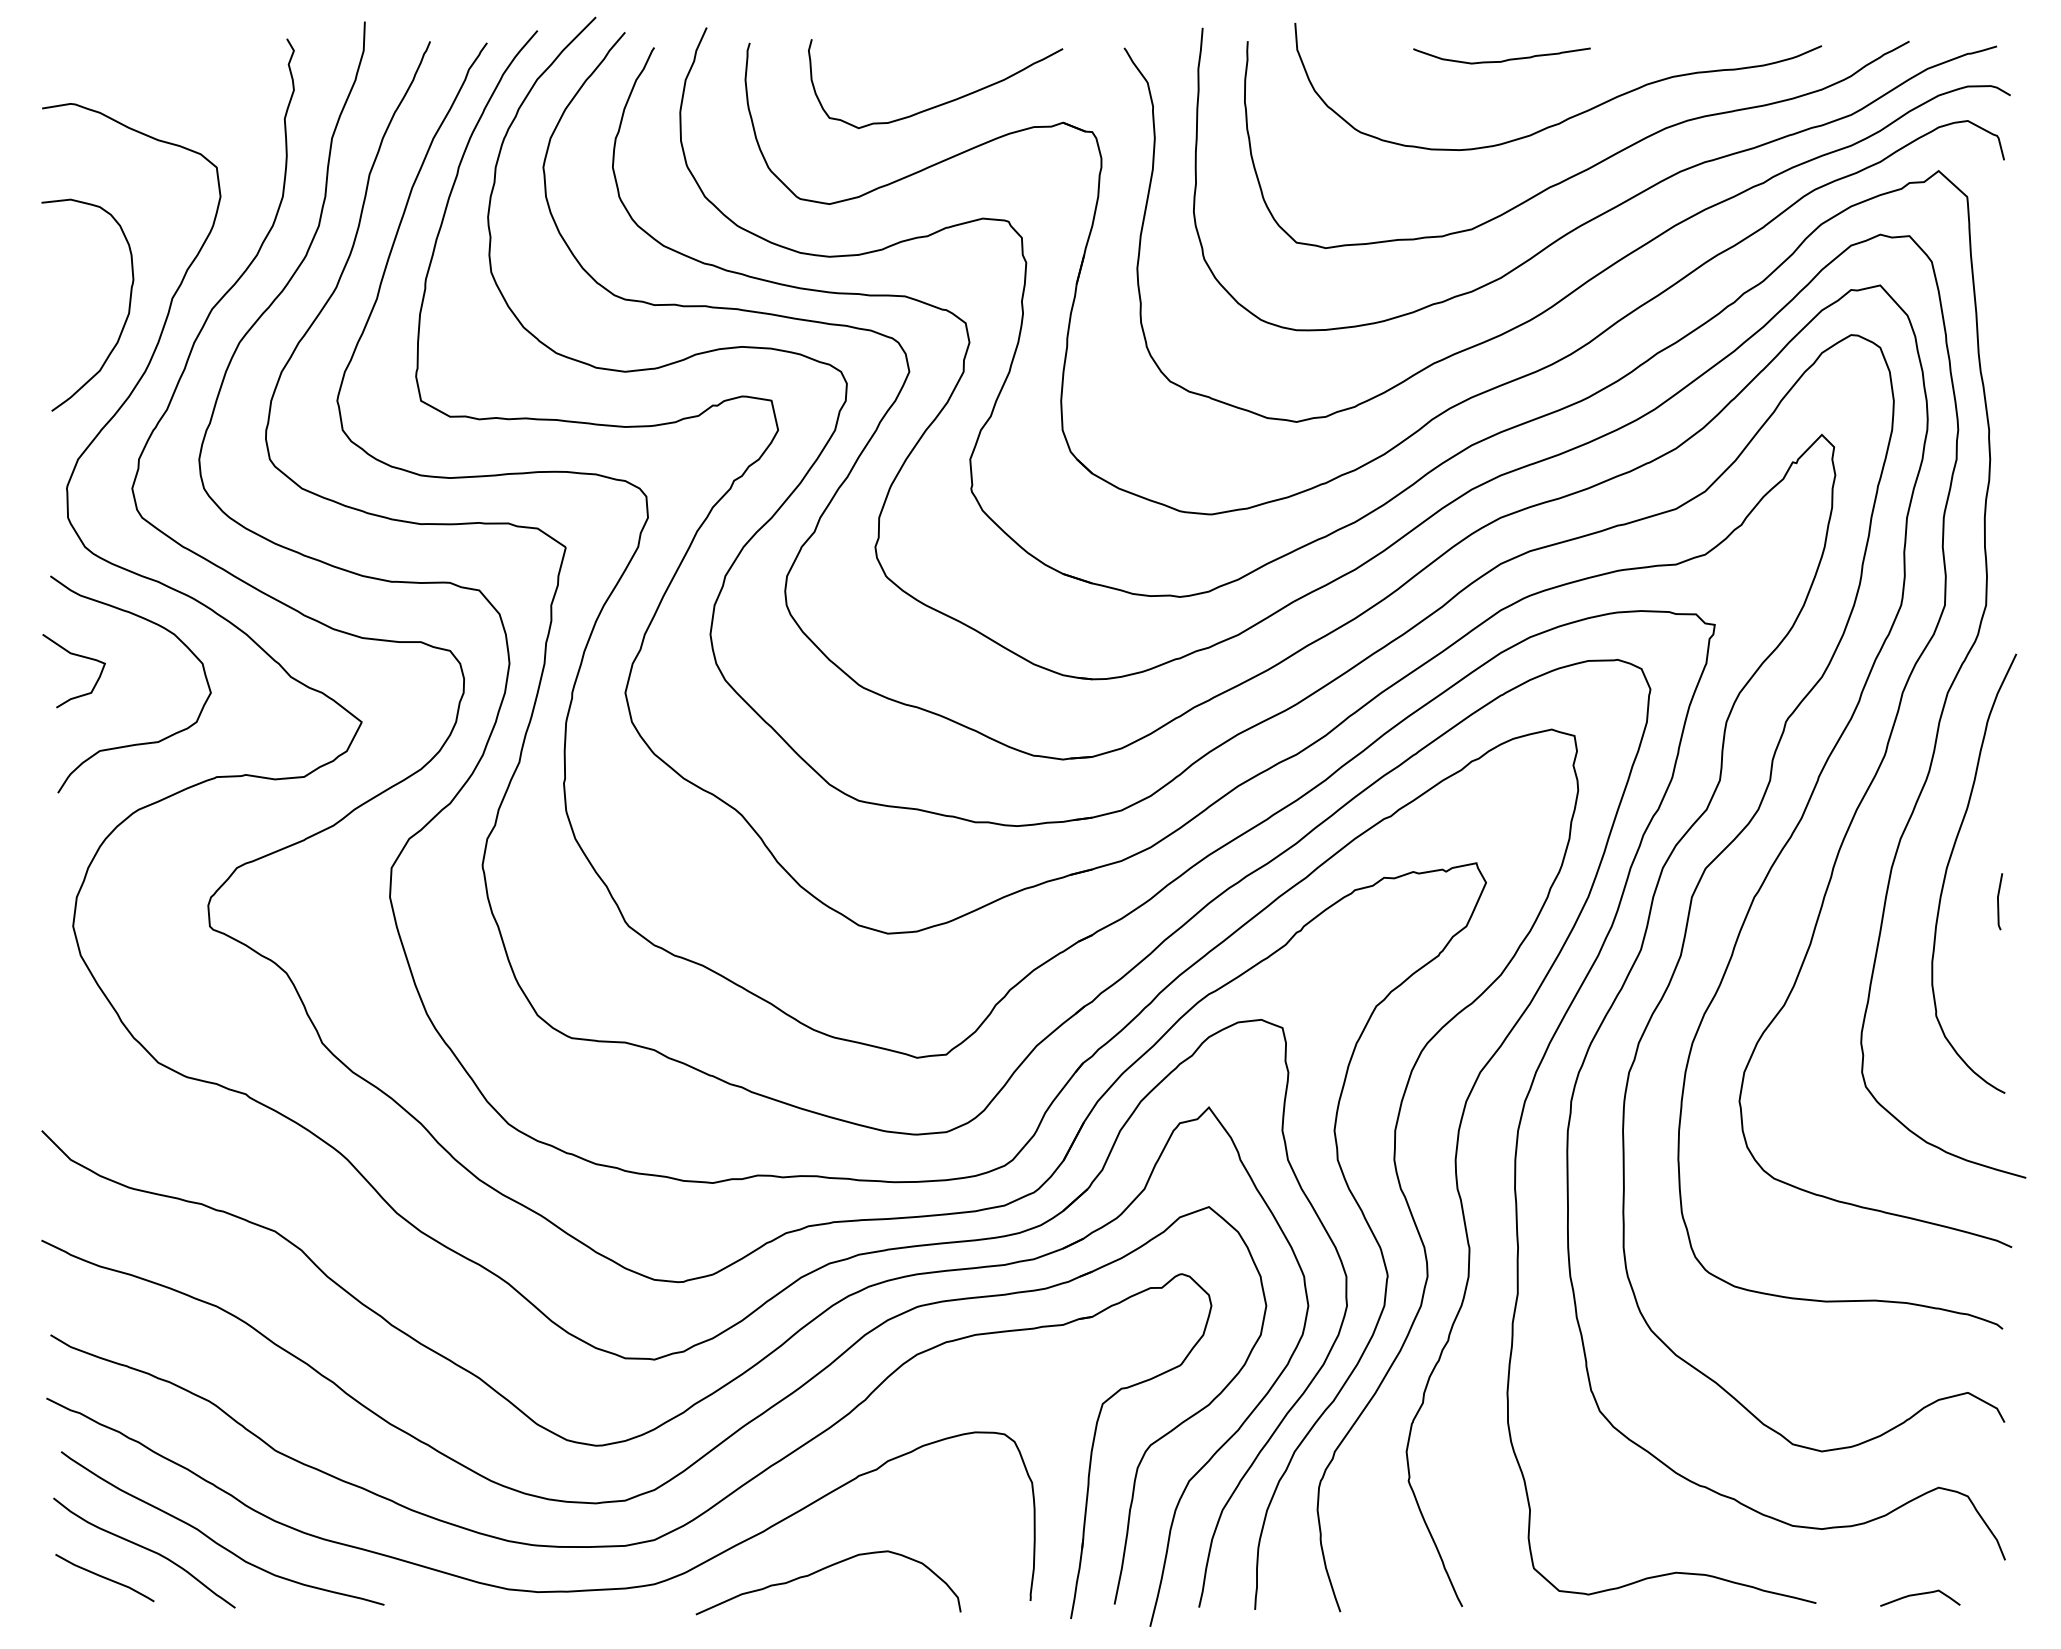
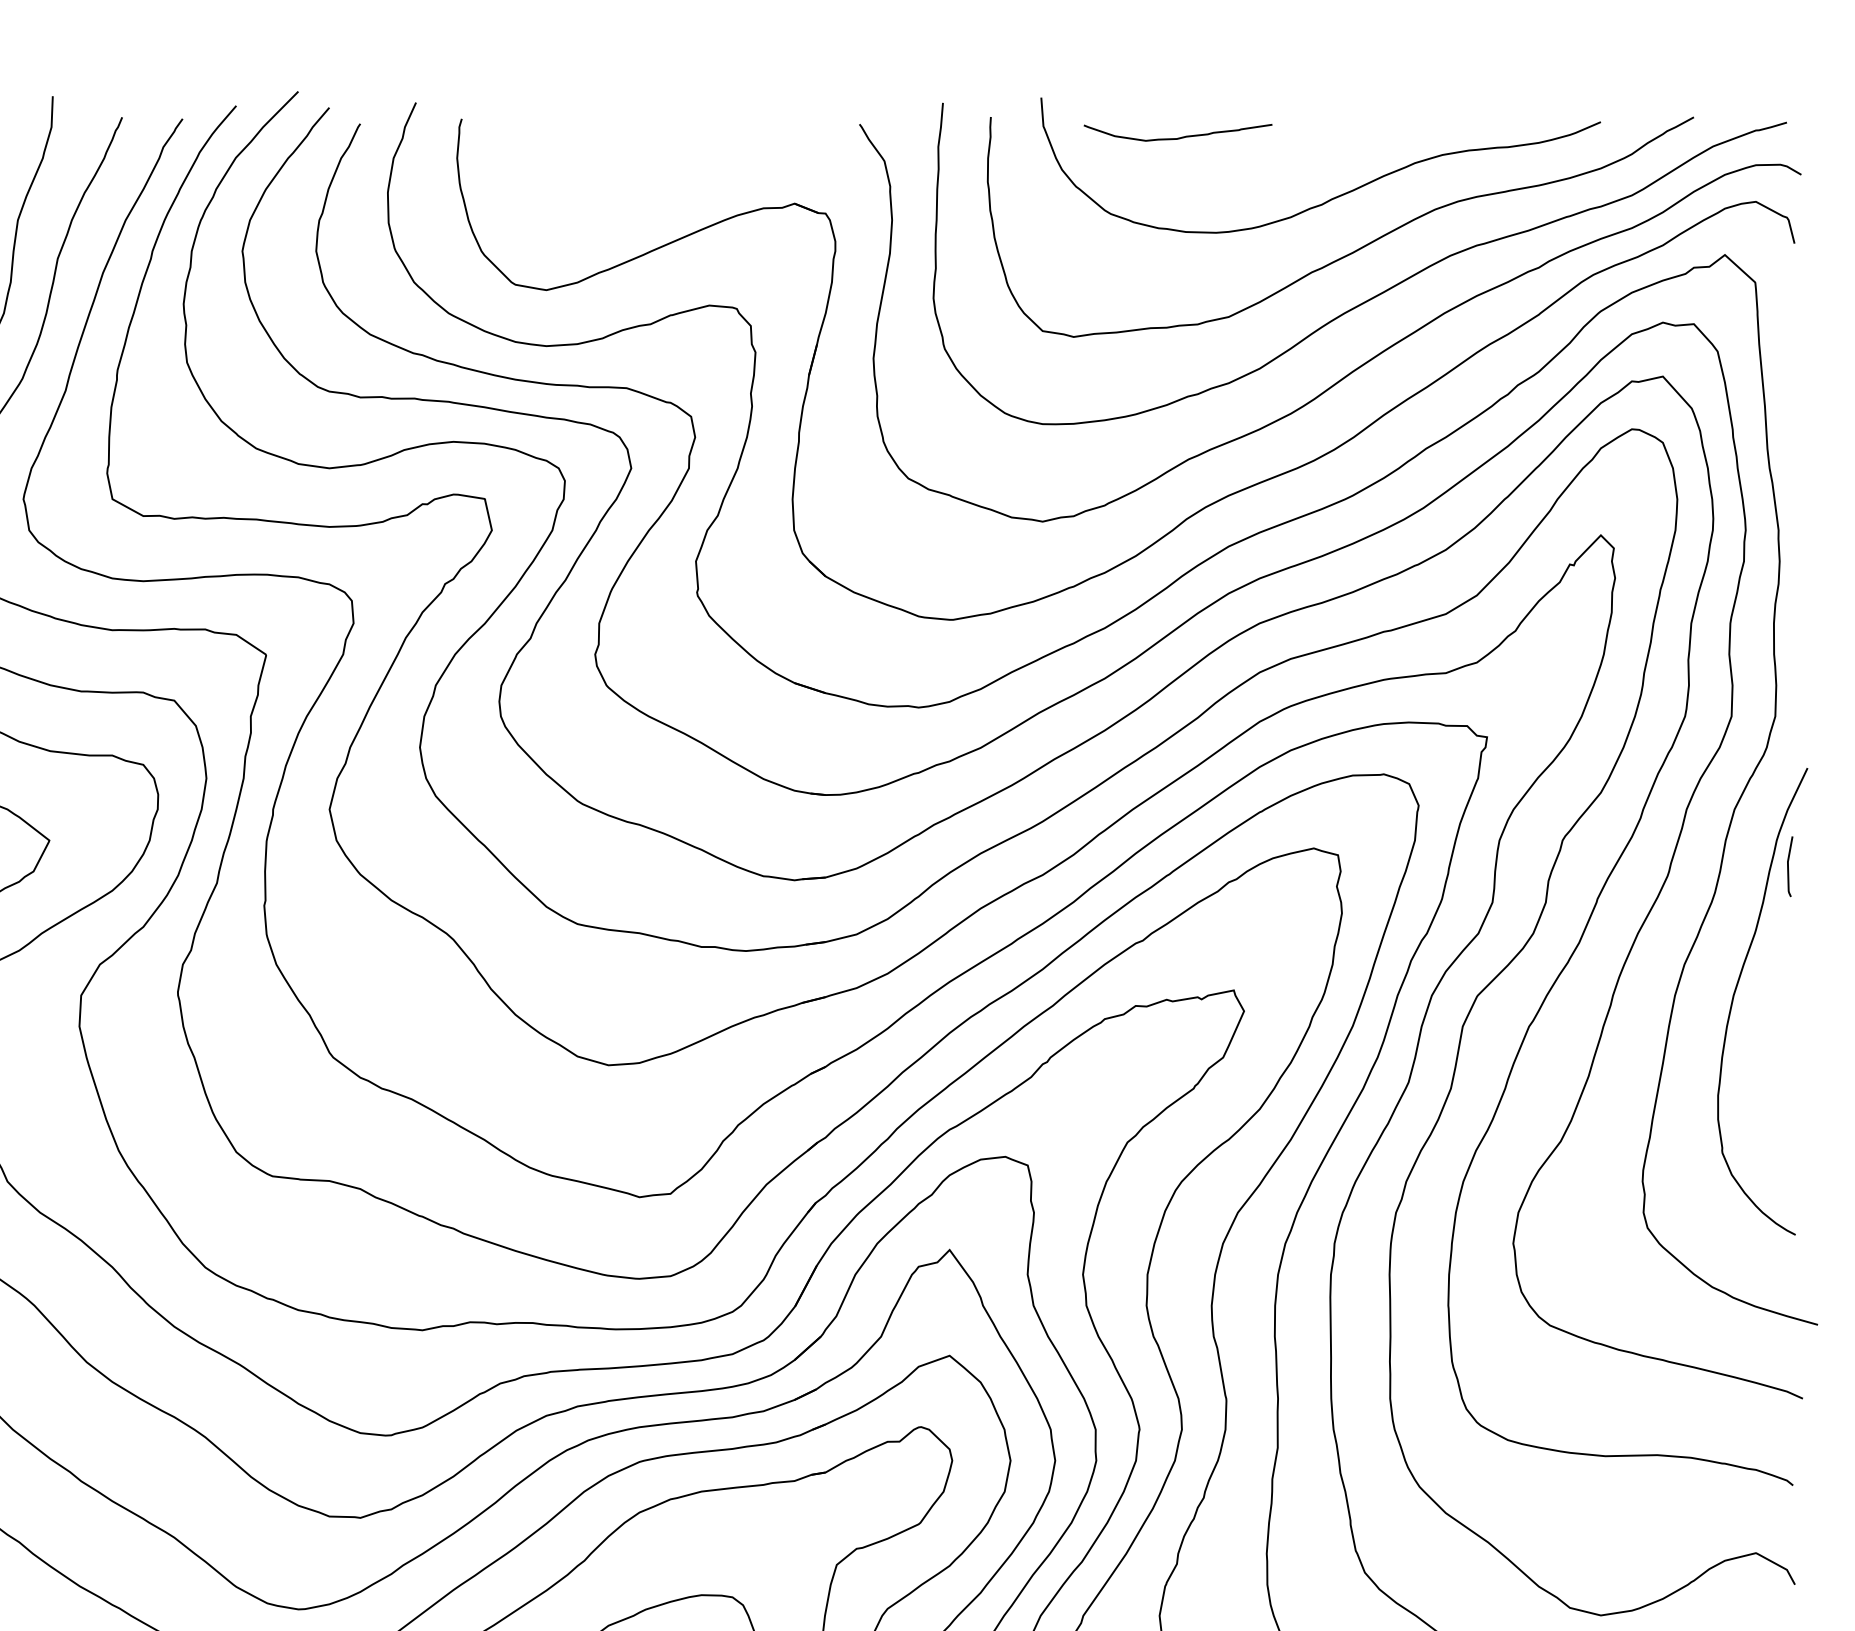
curve: (1501, 60) -> (1177, 137), moved
curve: (941, 103) -> (665, 183), removed
line: (1998, 901) -> (1788, 866), moved

